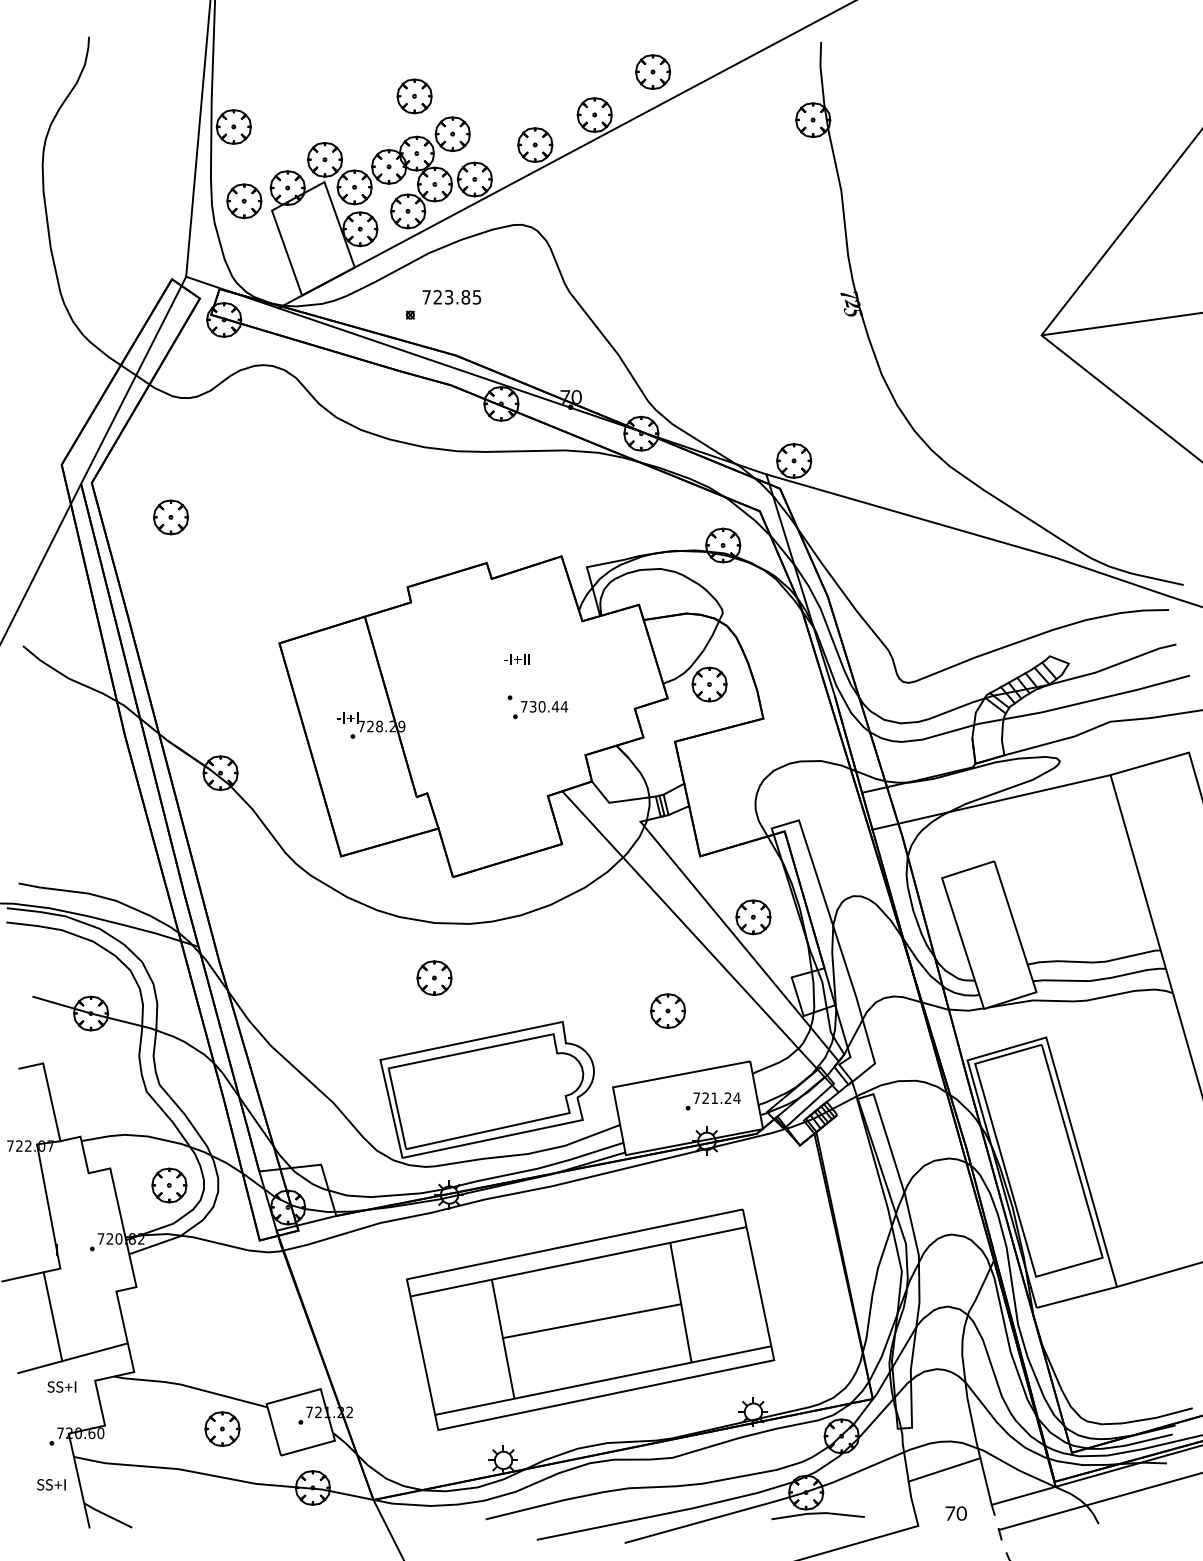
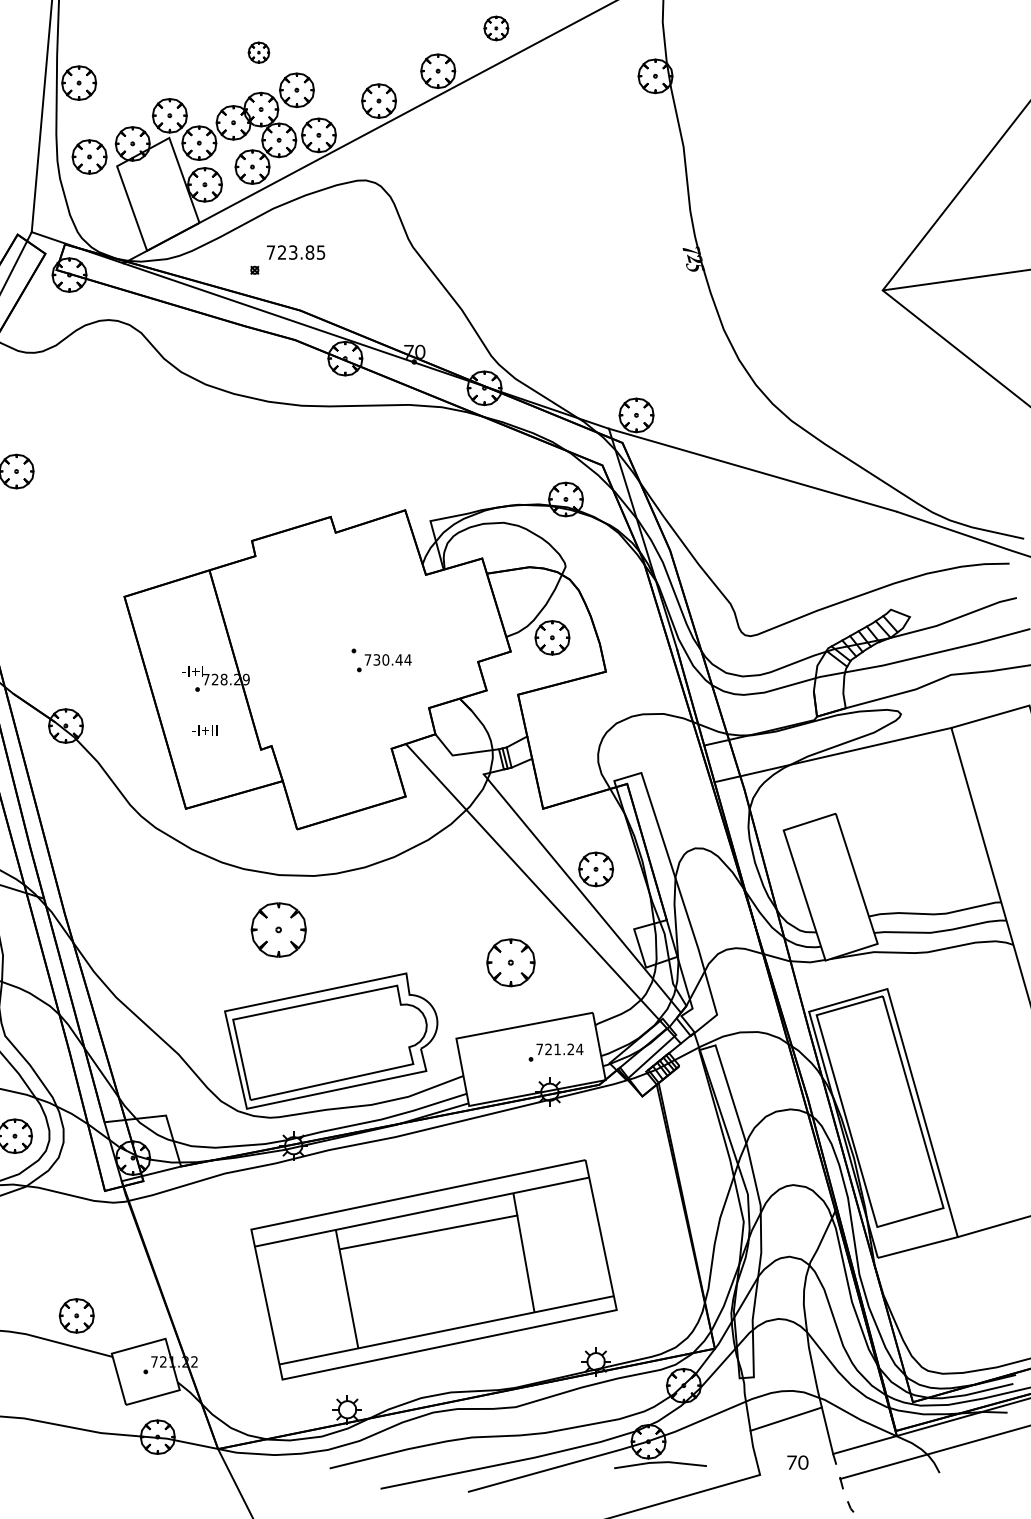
part: (653, 71) -> (496, 27), size x0.7
part: (414, 96) -> (258, 52), size x0.6
text: (516, 659) -> (204, 730), moved
part: (434, 977) -> (278, 929), size x1.6
part: (668, 1010) -> (511, 962), size x1.4
line: (591, 1321) -> (428, 1232), moved
part: (222, 1428) -> (76, 1315), moved

